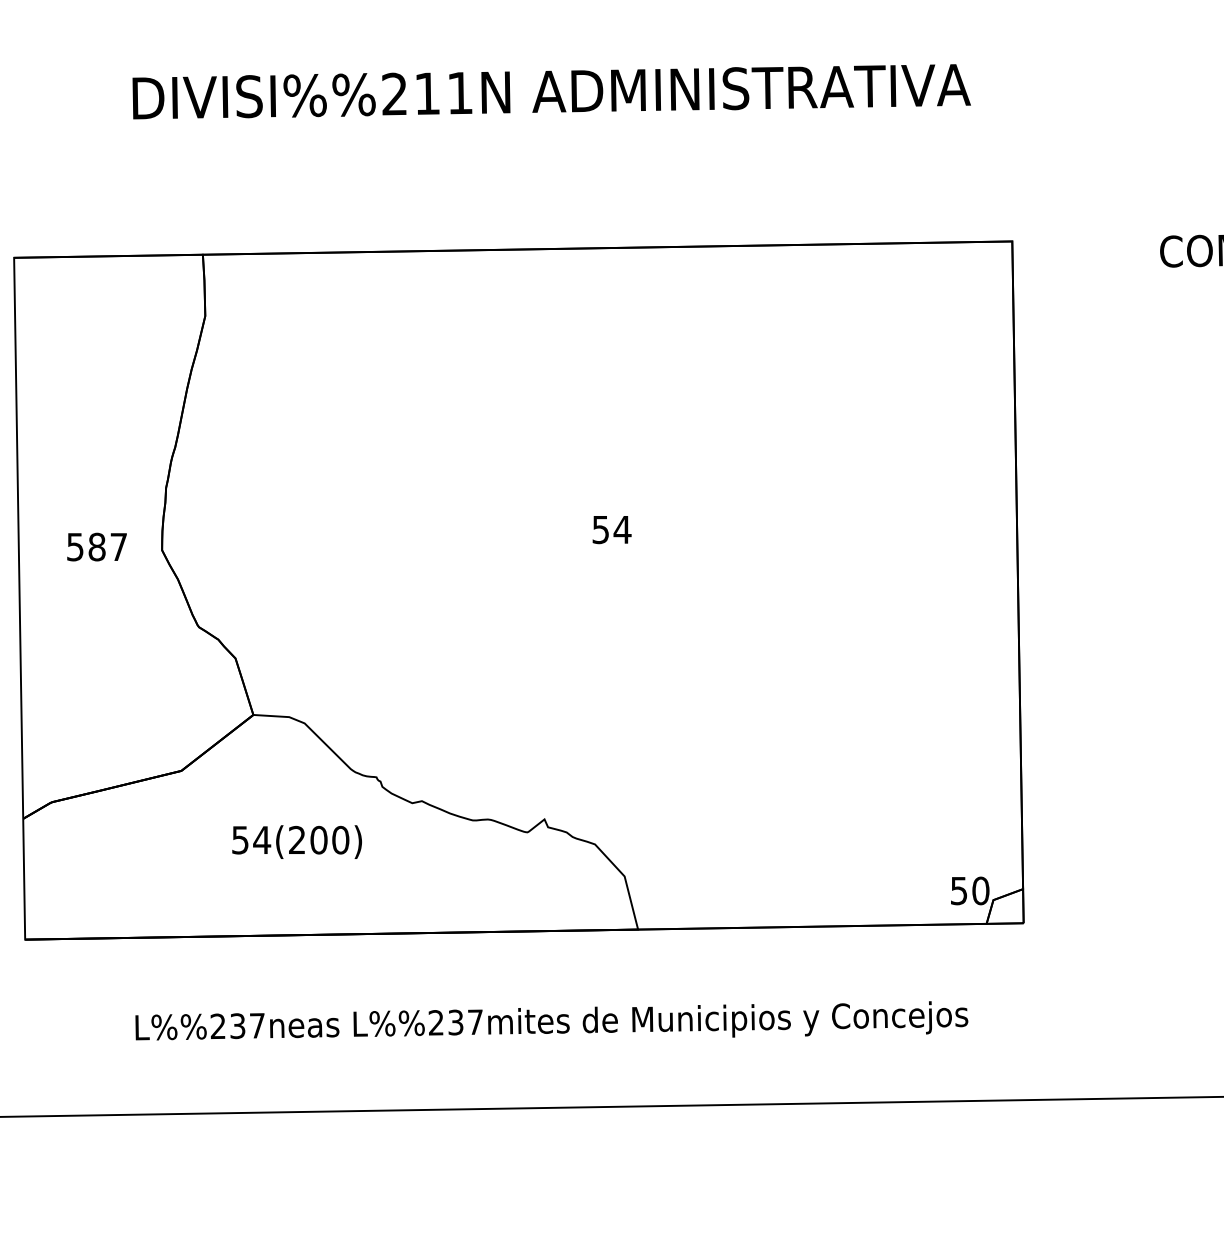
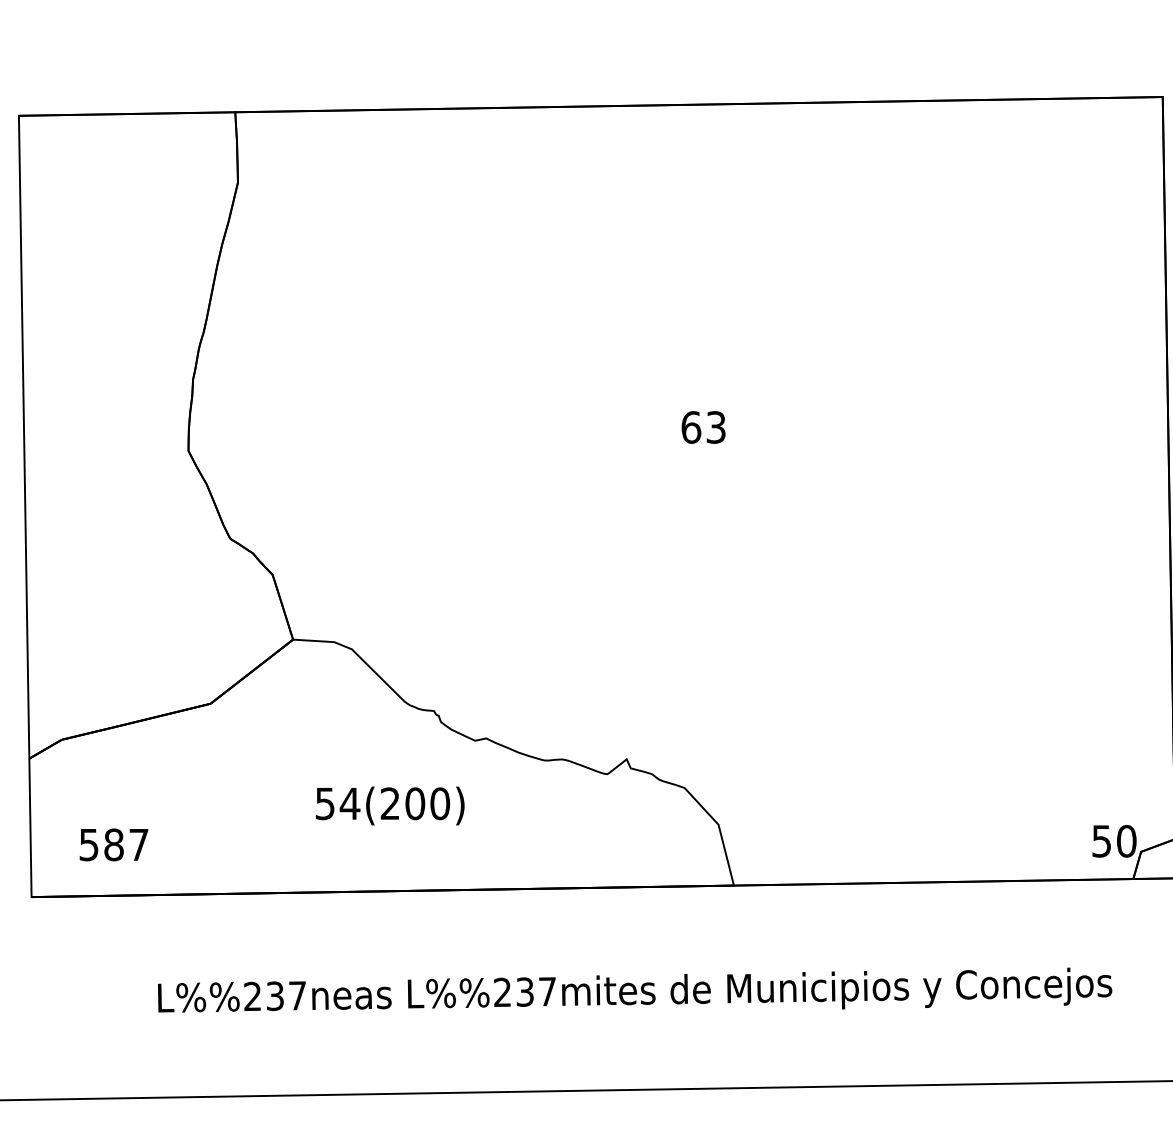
text: (611, 529) -> (703, 427), 54 -> 63
text: (96, 546) -> (113, 844), moved
text: (296, 841) -> (389, 805), moved

